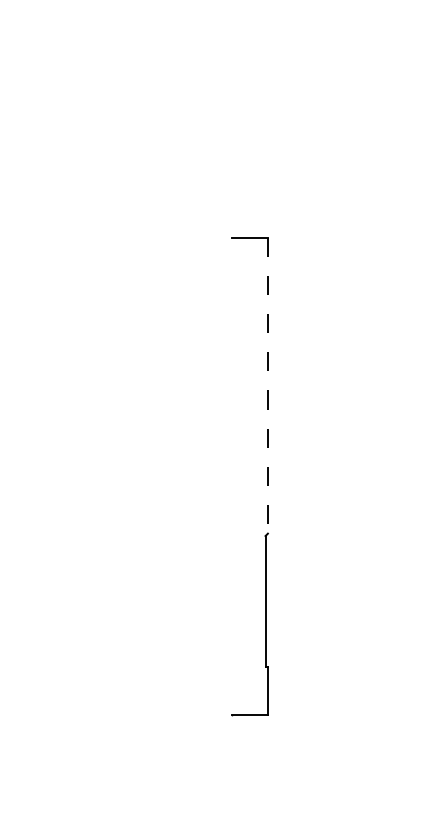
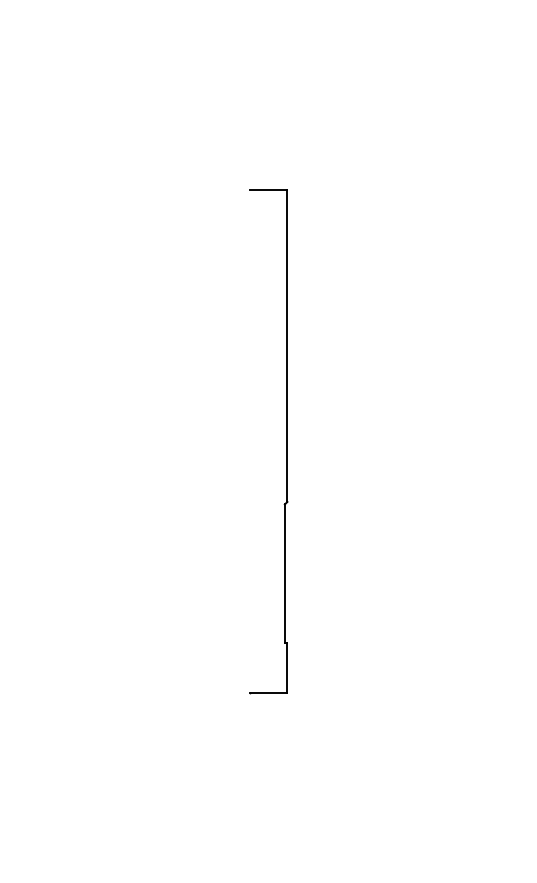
line: (268, 386) -> (287, 346), dashed -> solid

